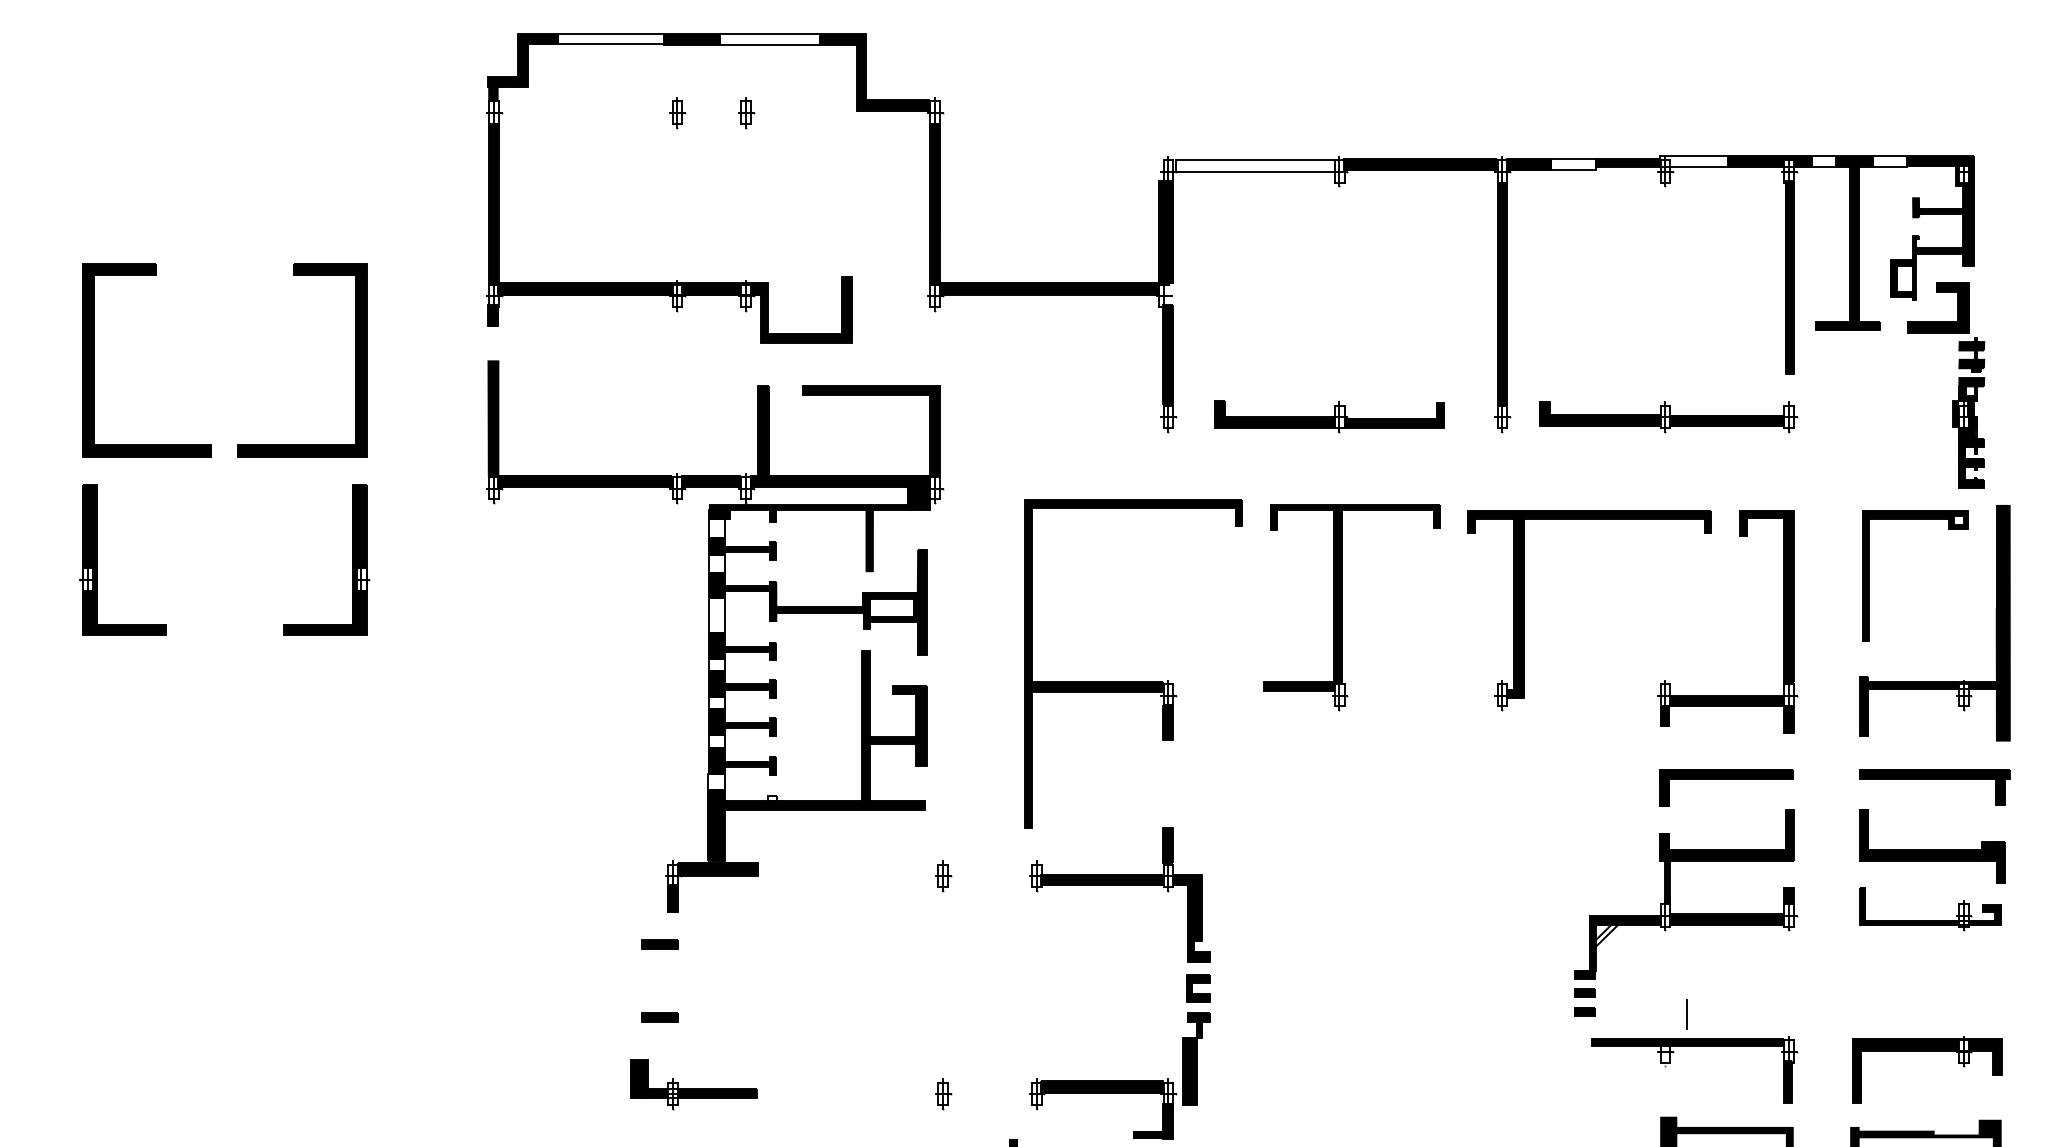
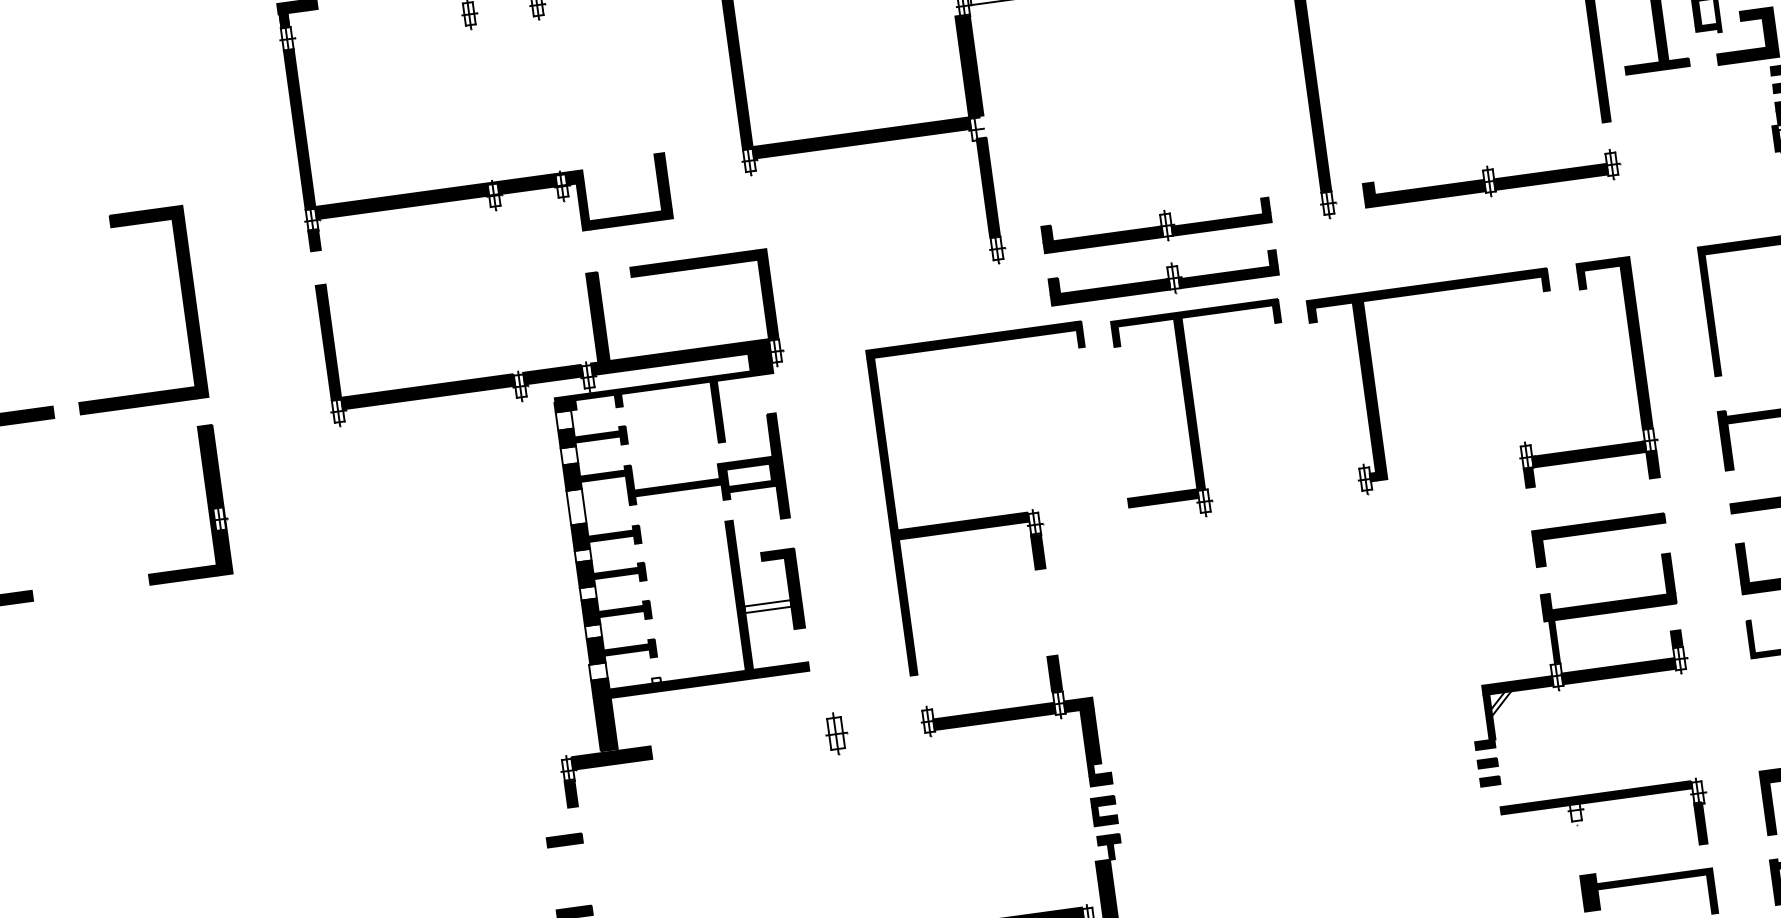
part: (1329, 469) -> (1163, 278), added
fill: (892, 740) -> (767, 606), removed
part: (943, 876) -> (836, 734), size x1.4
line: (1687, 1014) -> (1592, 770), removed

